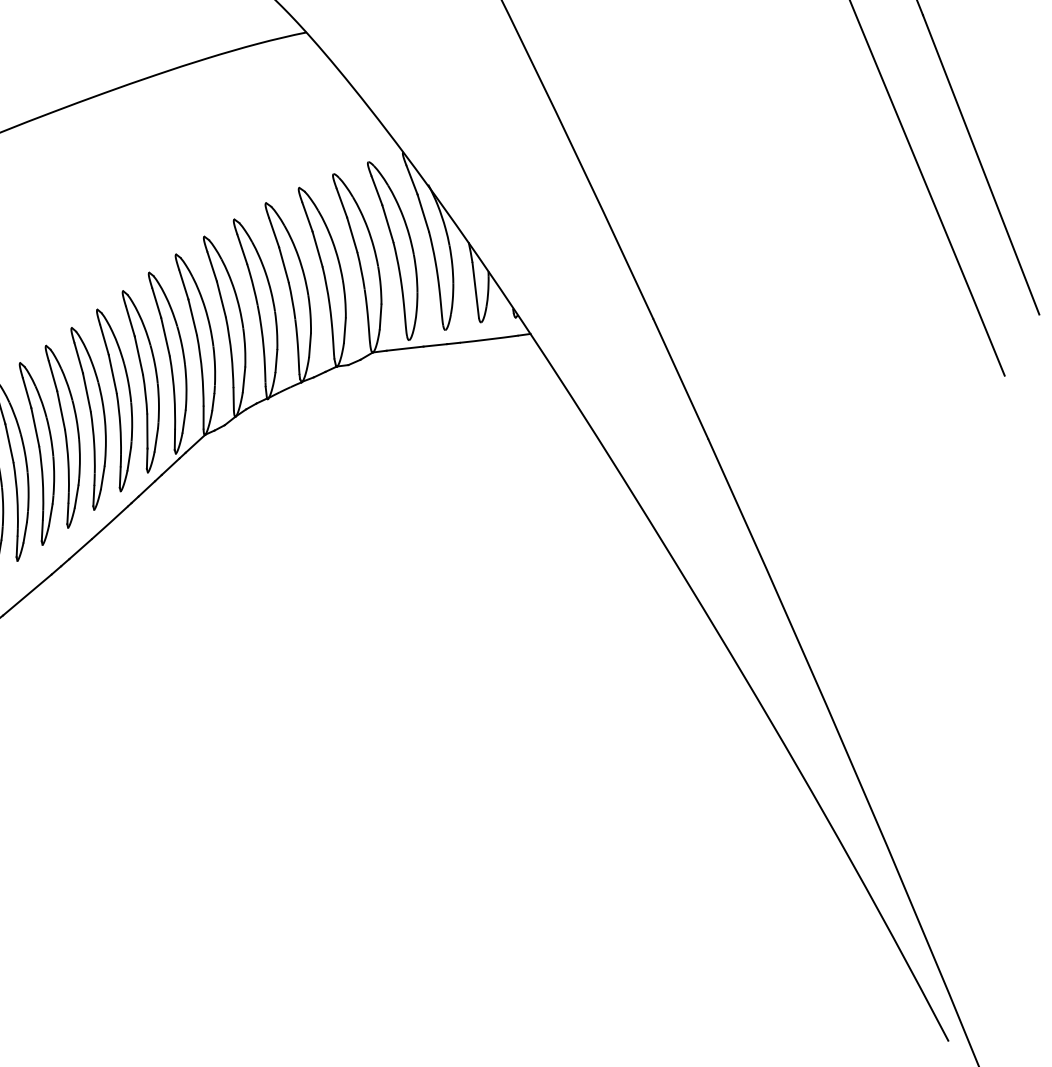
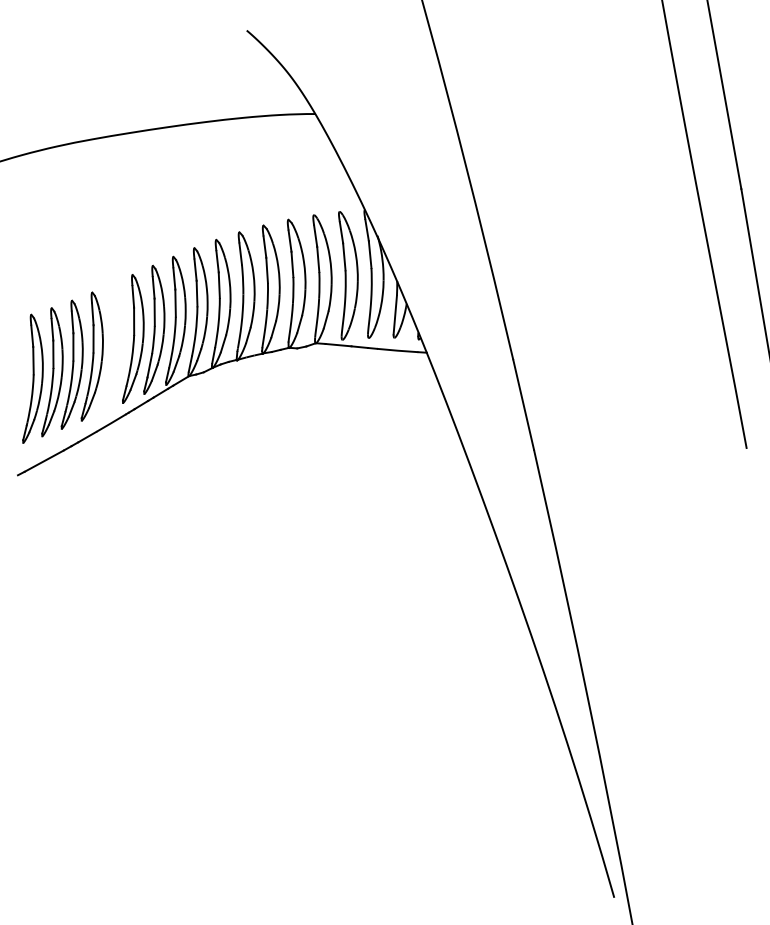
part: (90, 416) -> (112, 347), removed

